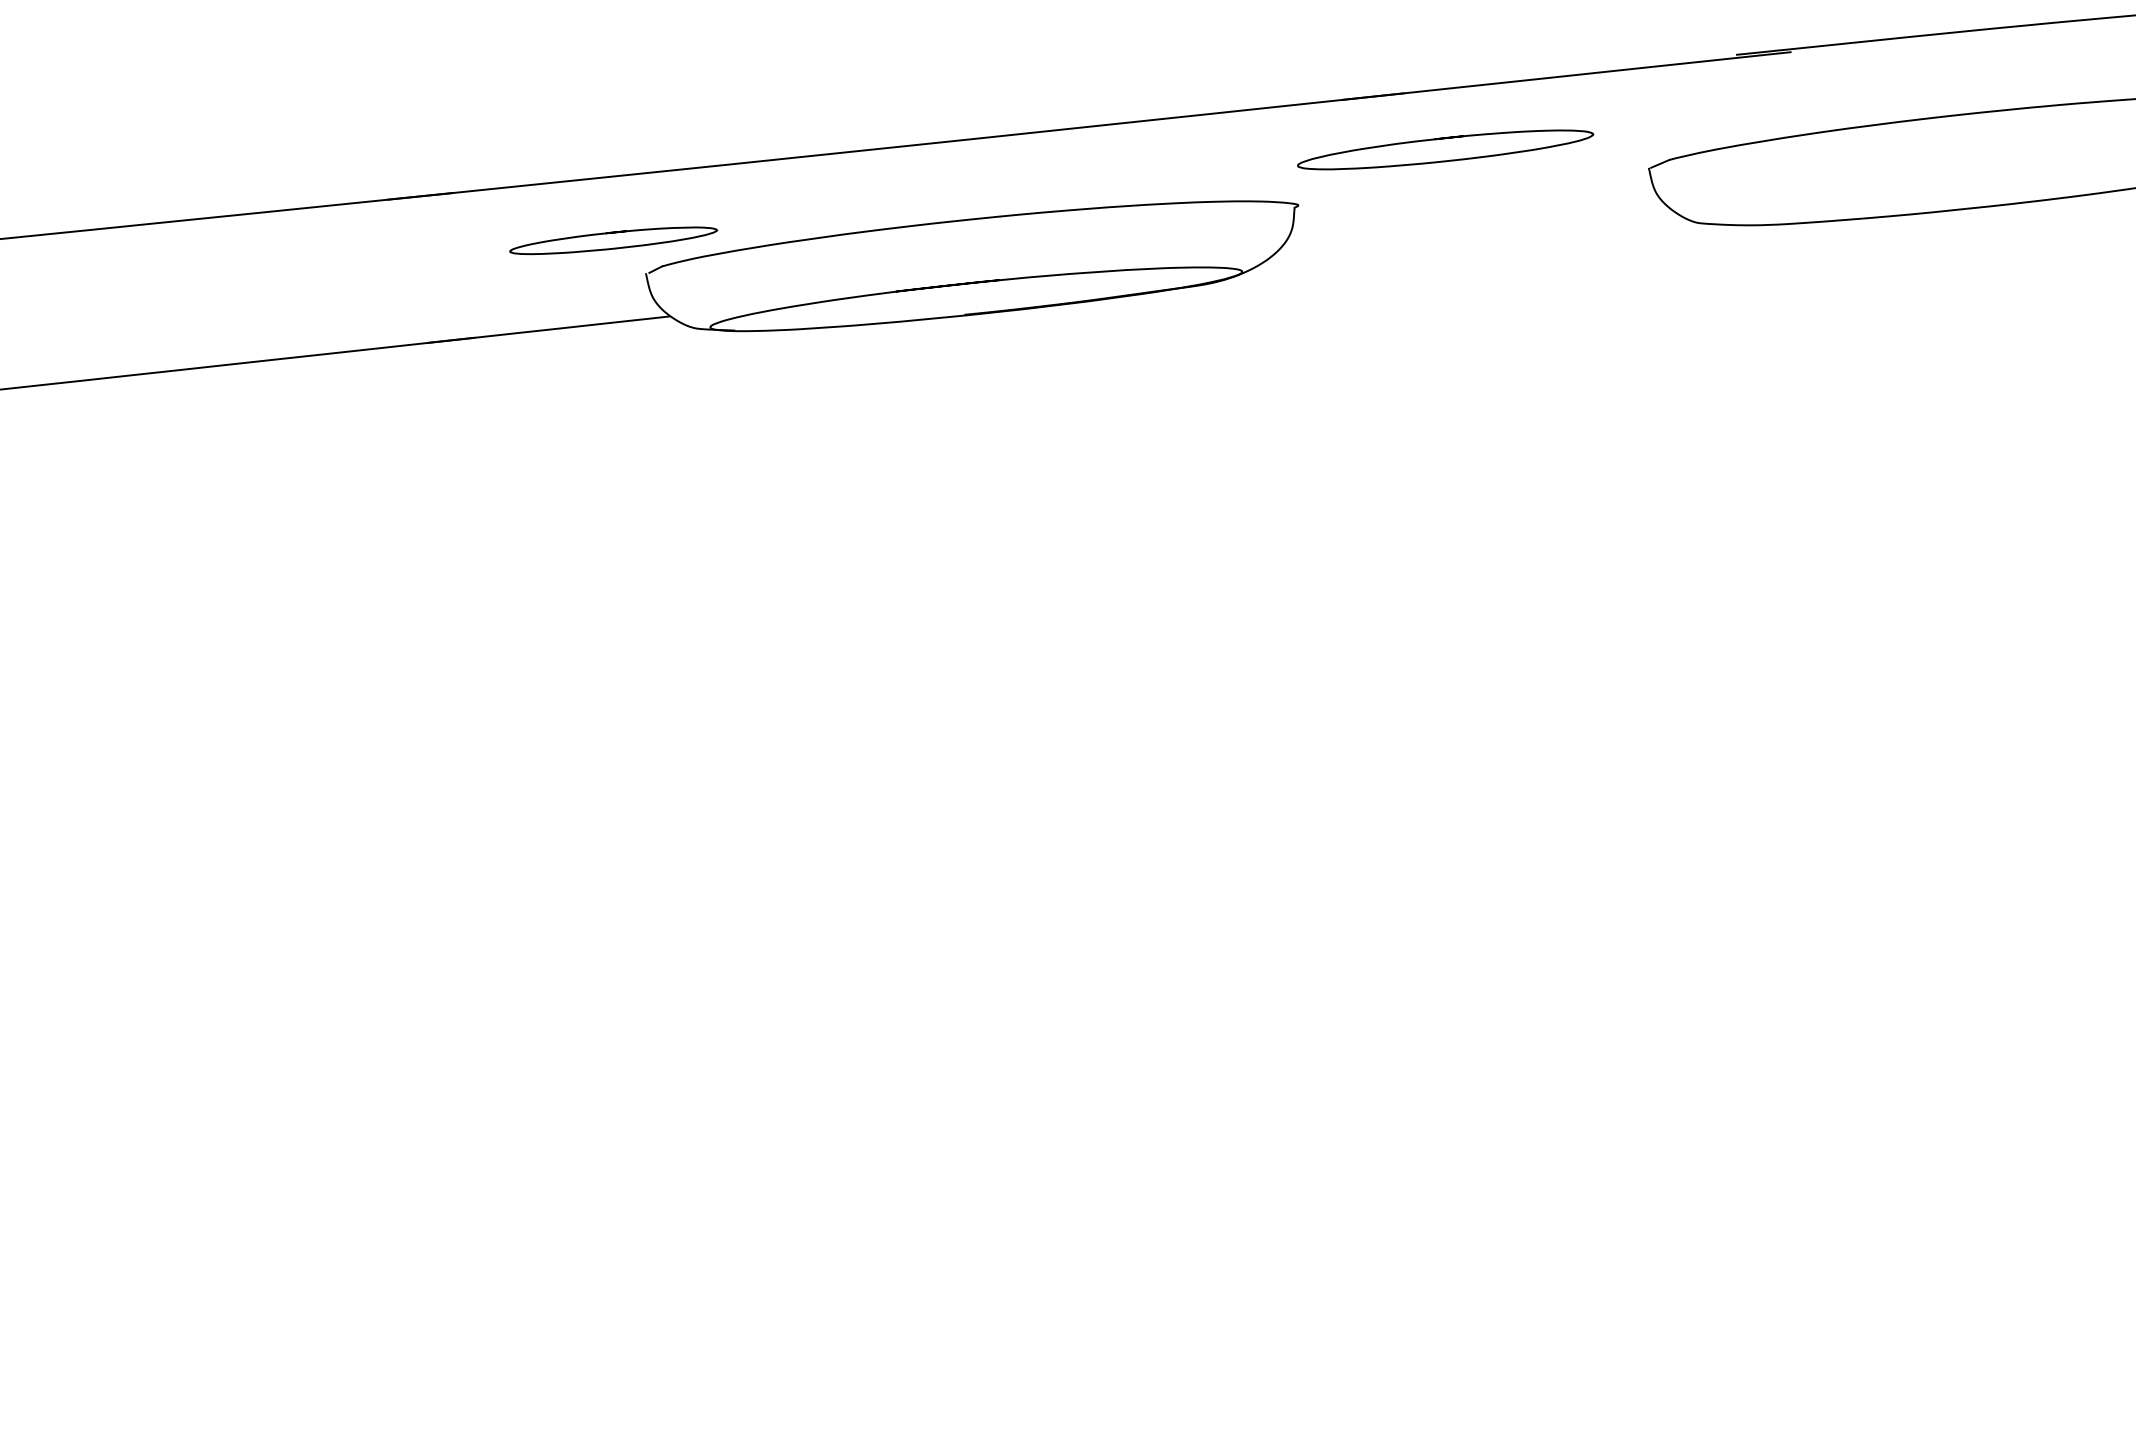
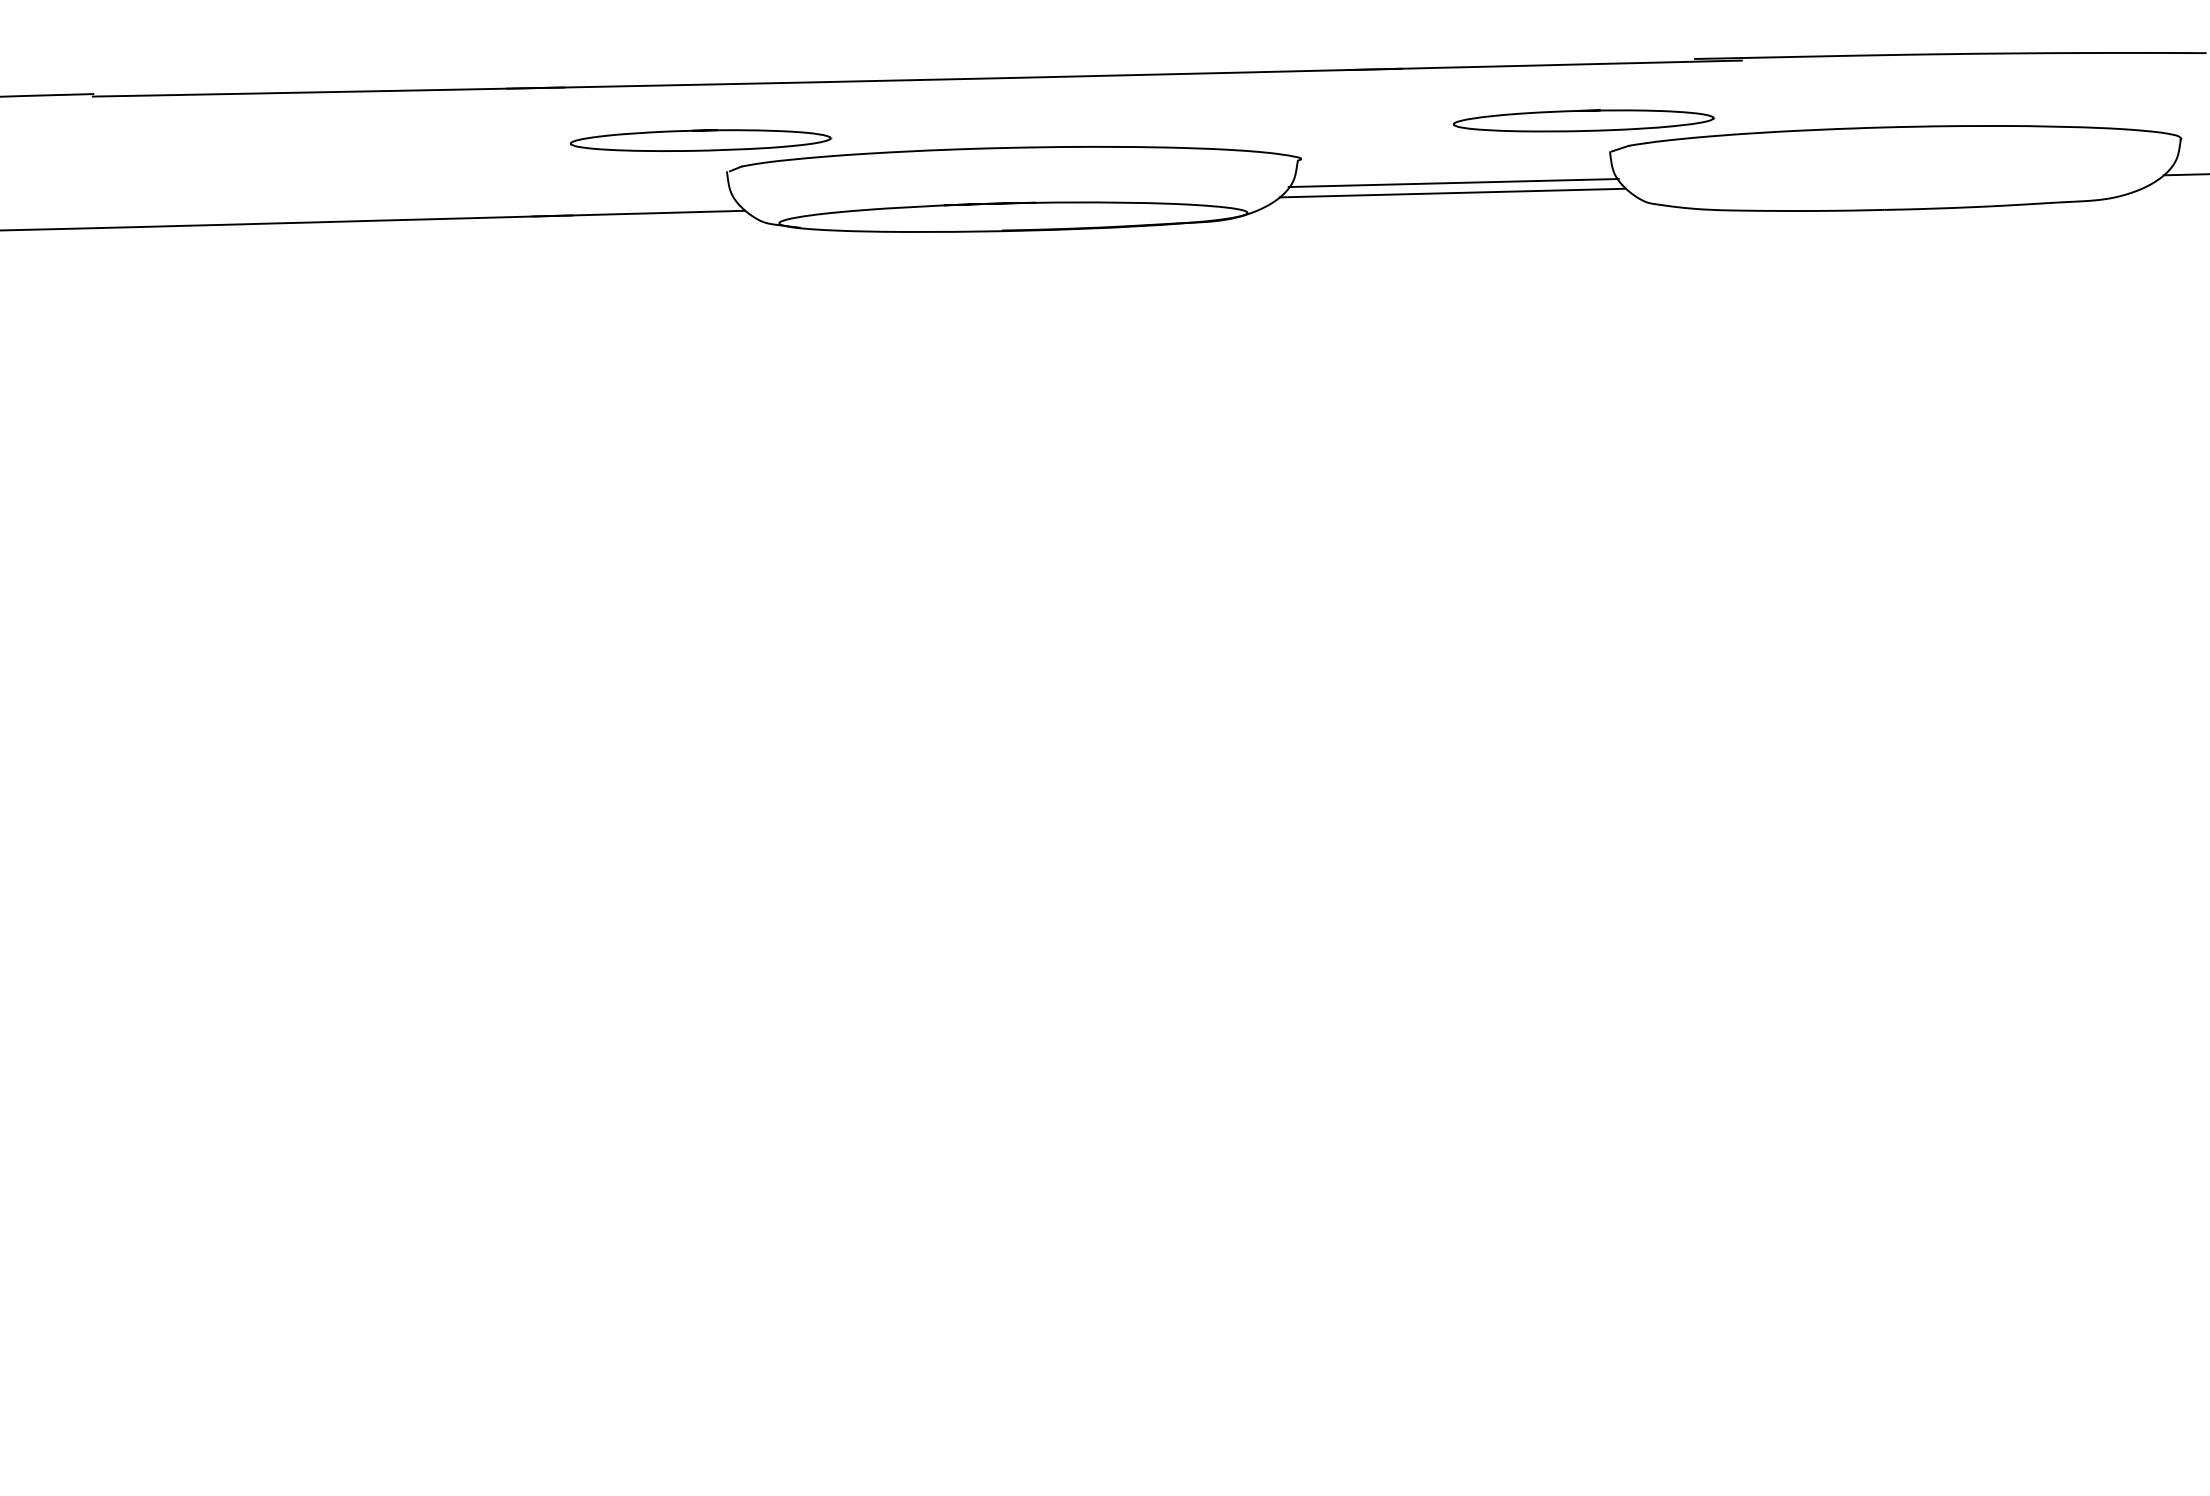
part: (1446, 149) -> (1584, 120), moved
line: (1473, 219) -> (1453, 183), added
line: (1473, 229) -> (1452, 192), added
part: (614, 240) -> (701, 140), size x1.43

